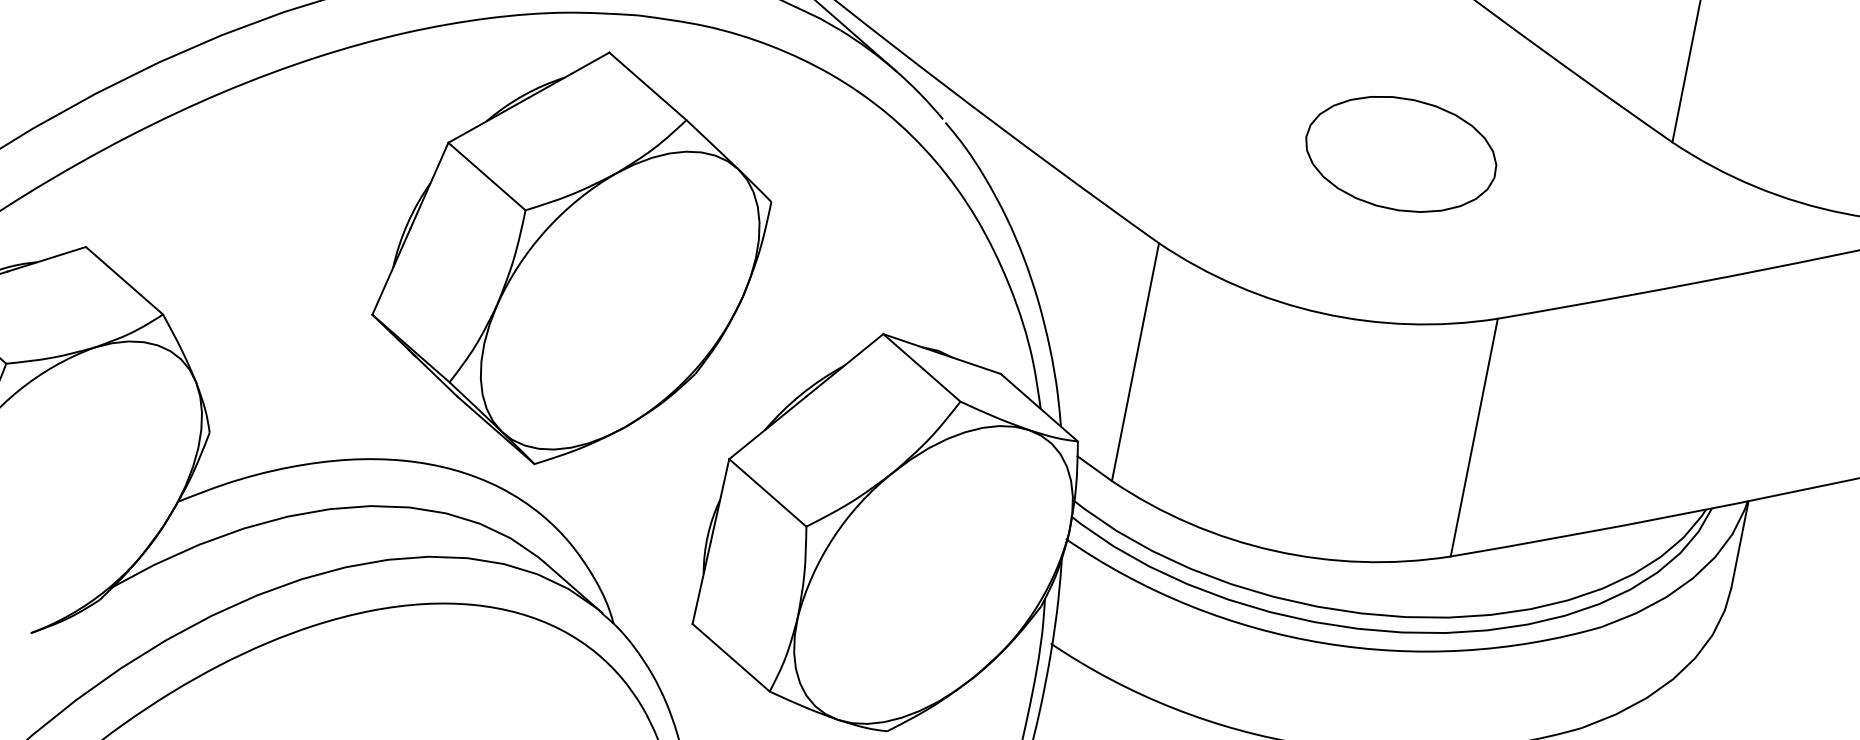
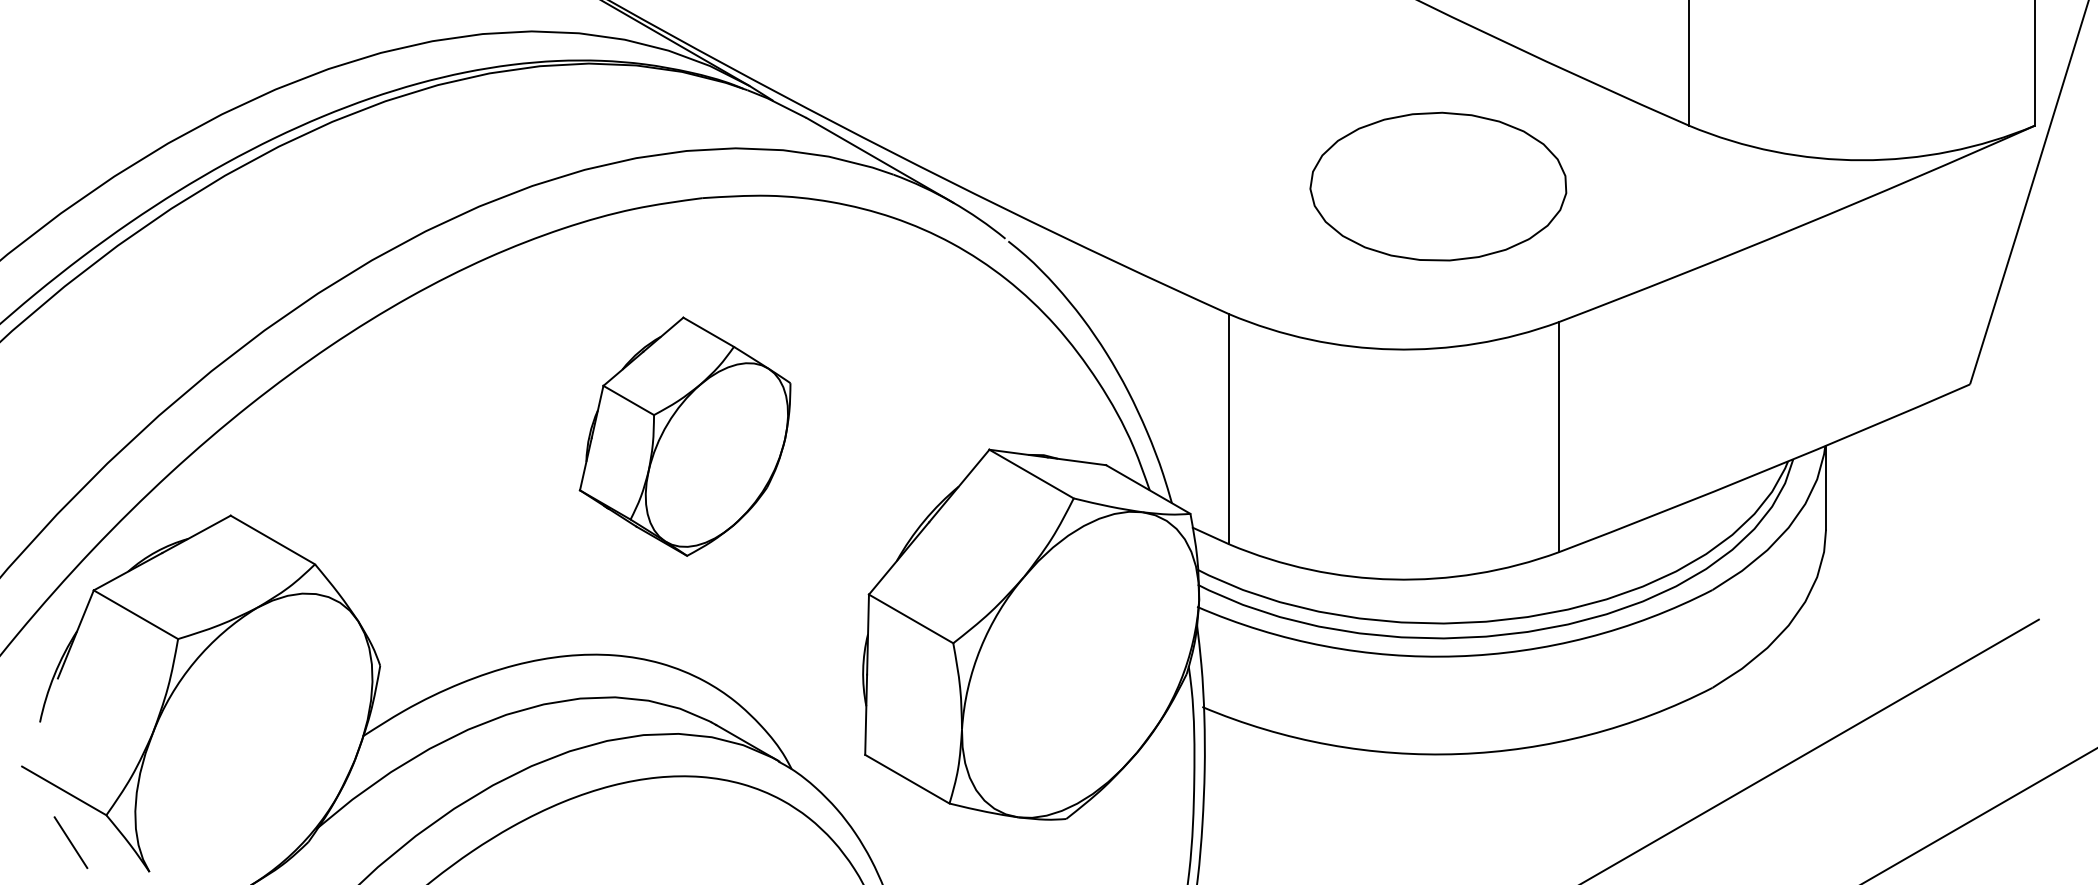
part: (1401, 153) -> (1438, 186), size x1.4
part: (570, 258) -> (684, 436), size x0.6

